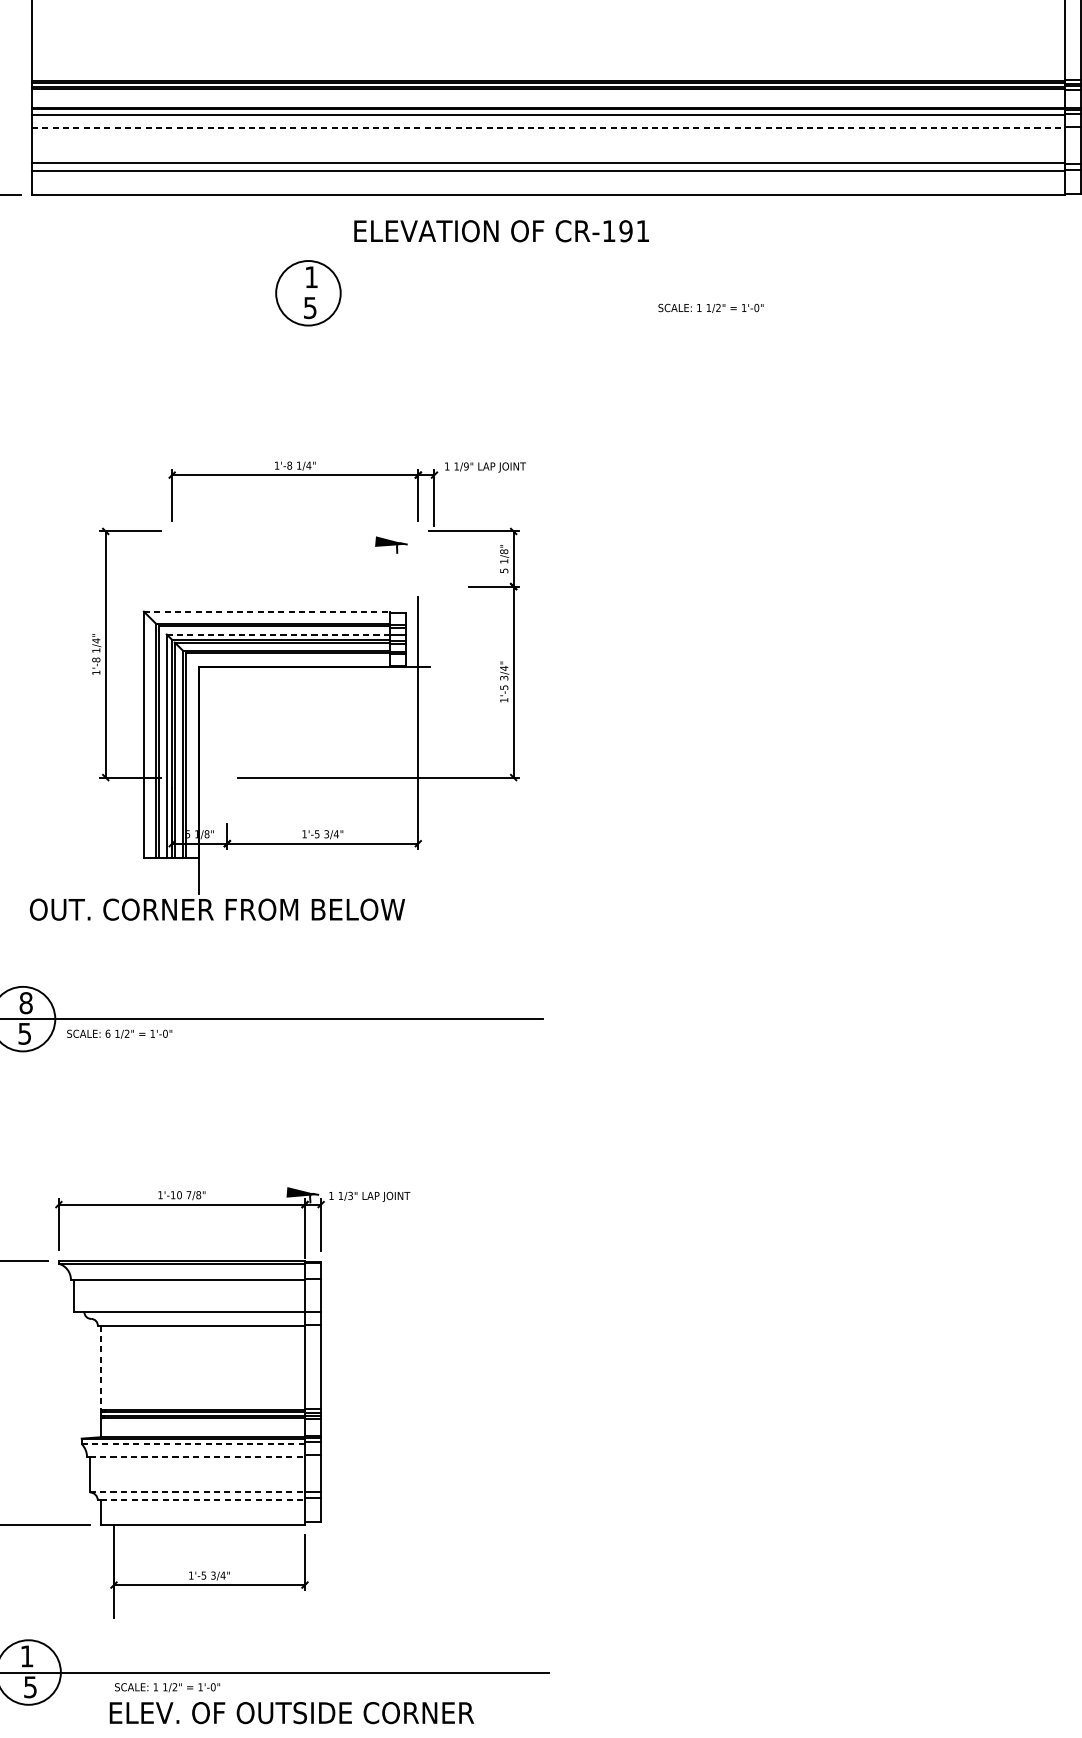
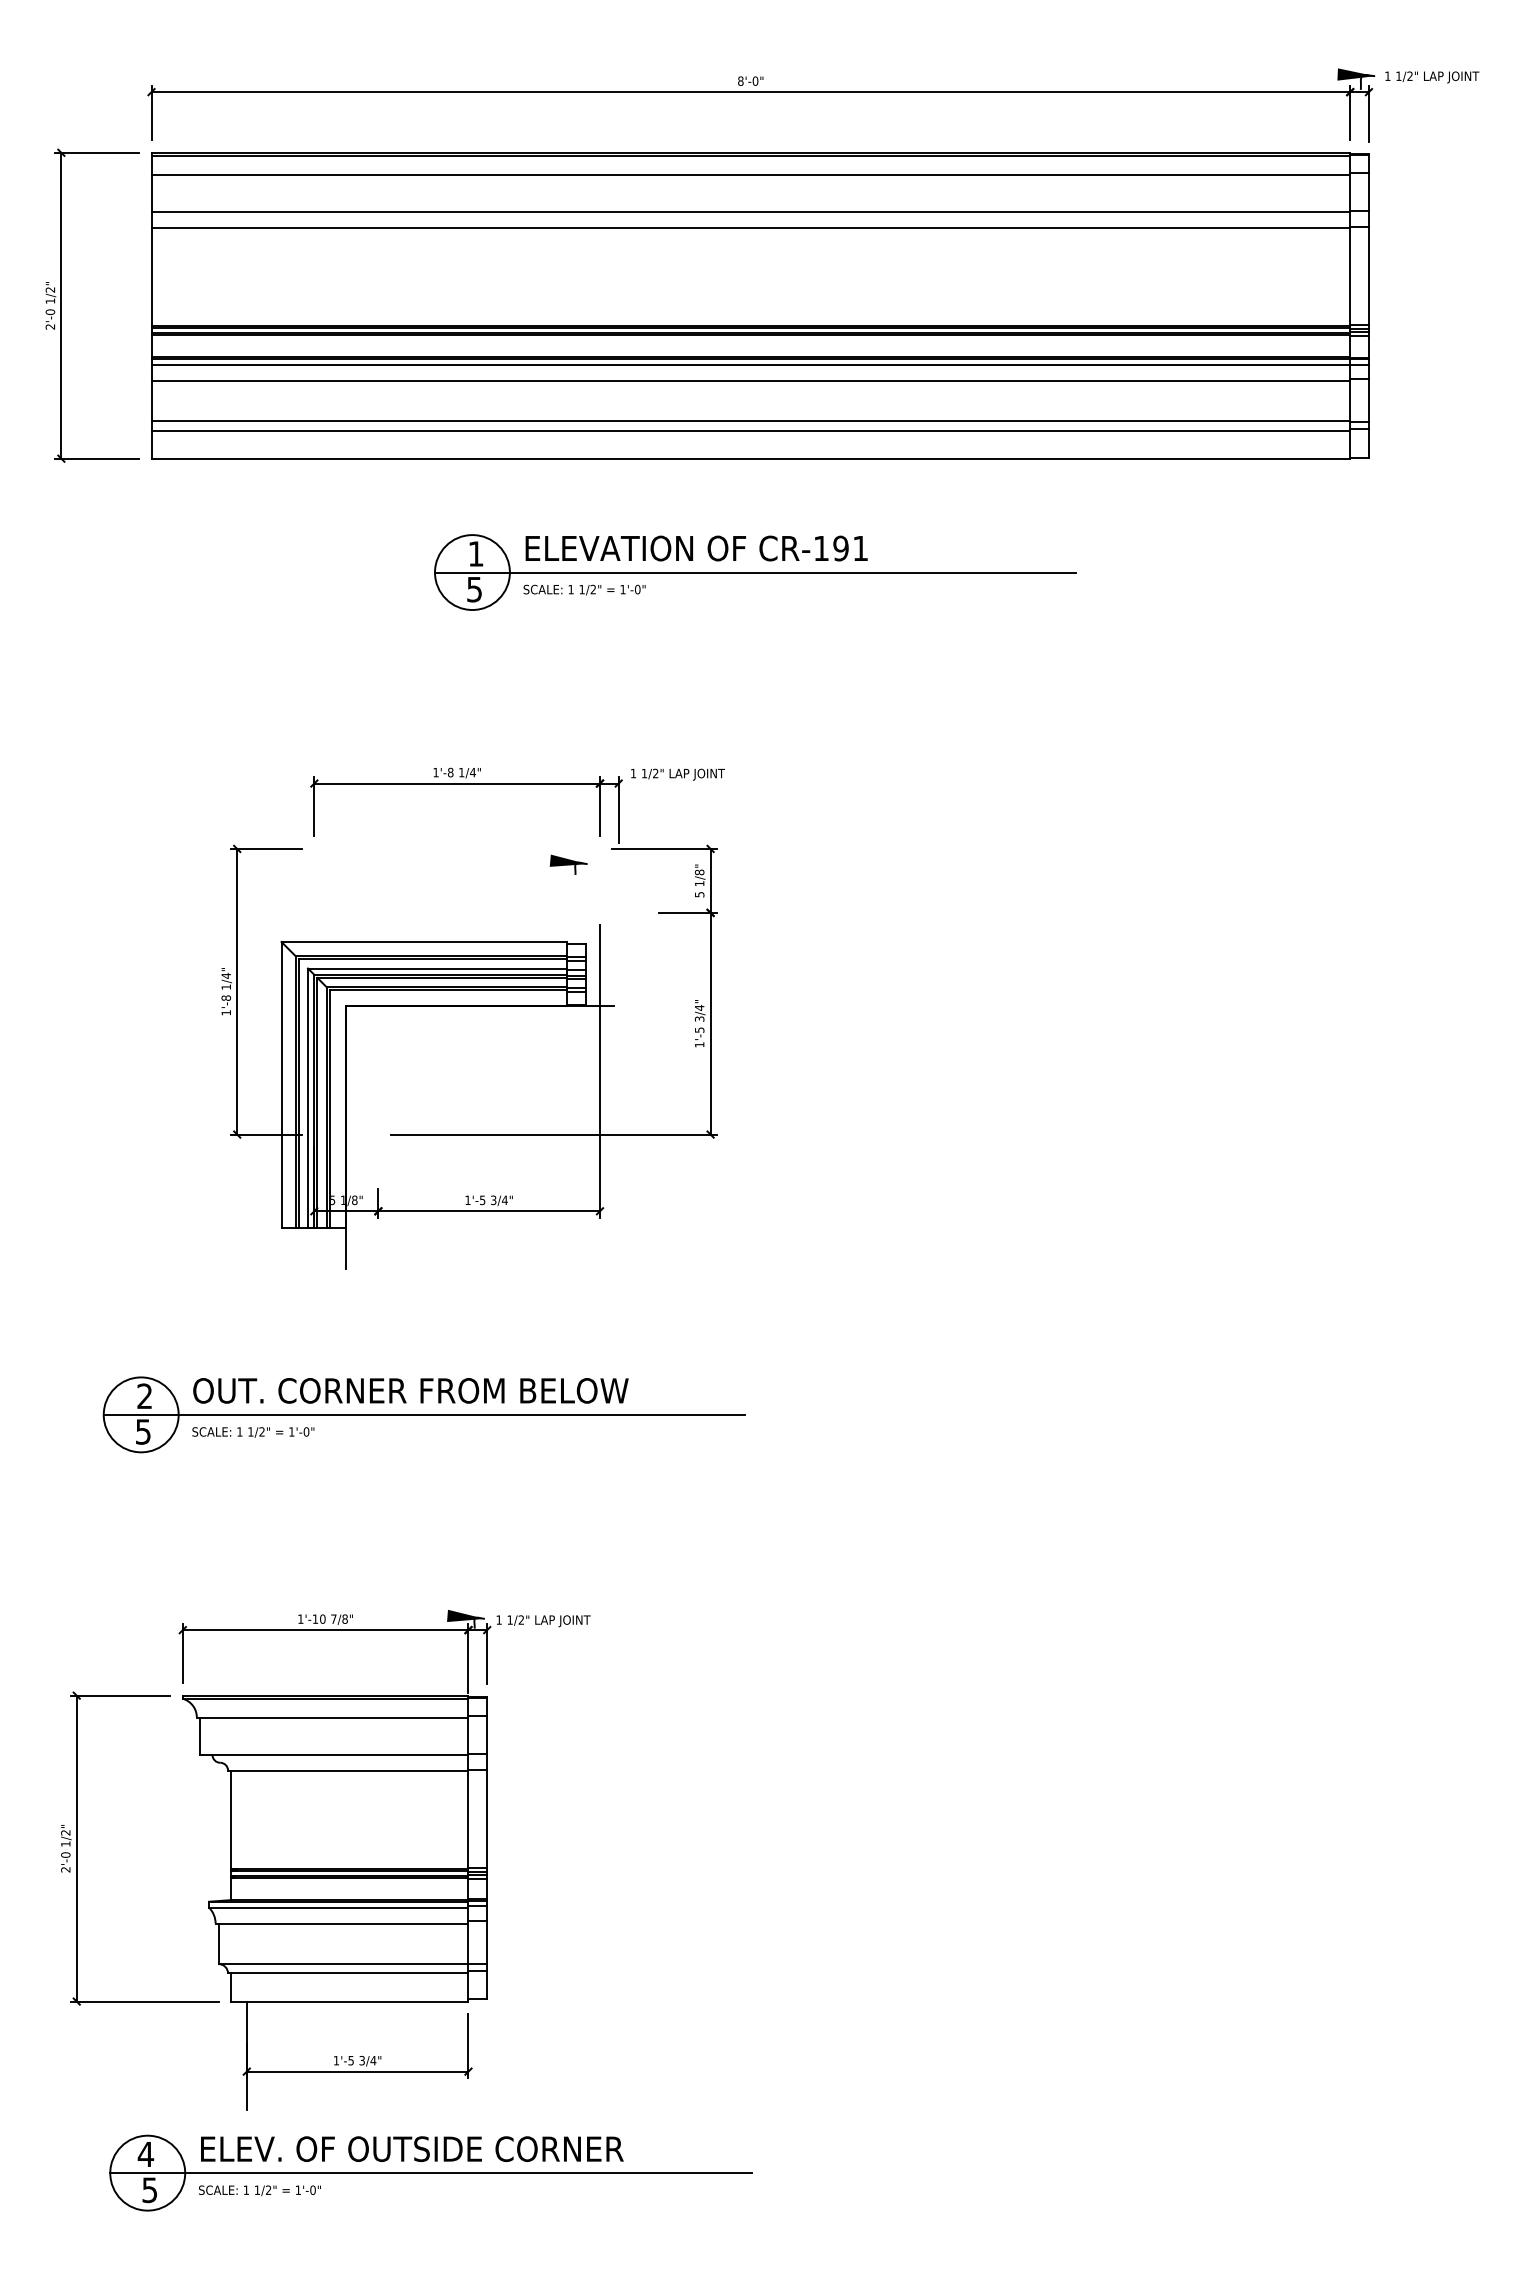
line: (548, 127) -> (751, 380), dashed -> solid
text: (501, 231) -> (696, 548), moved
line: (552, 293) -> (755, 572), added
text: (710, 307) -> (584, 589), moved
text: (466, 466) -> (655, 773), 1/9" -> 1/2"
line: (267, 612) -> (424, 942), dashed -> solid
line: (278, 634) -> (437, 968), dashed -> solid
text: (217, 909) -> (410, 1390), moved
text: (25, 1003) -> (144, 1396), 8 -> 2
text: (107, 1033) -> (239, 1431), 6 -> 1
text: (350, 1196) -> (521, 1620), 1/3" -> 1/2"
line: (100, 1368) -> (231, 1820), dashed -> solid
line: (193, 1443) -> (338, 1907), dashed -> solid
line: (197, 1457) -> (343, 1923), dashed -> solid
line: (197, 1492) -> (343, 1964), dashed -> solid
line: (202, 1500) -> (349, 1973), dashed -> solid
text: (26, 1656) -> (145, 2154), 1 -> 4
text: (167, 1687) -> (259, 2190), moved
text: (292, 1712) -> (412, 2148), moved

